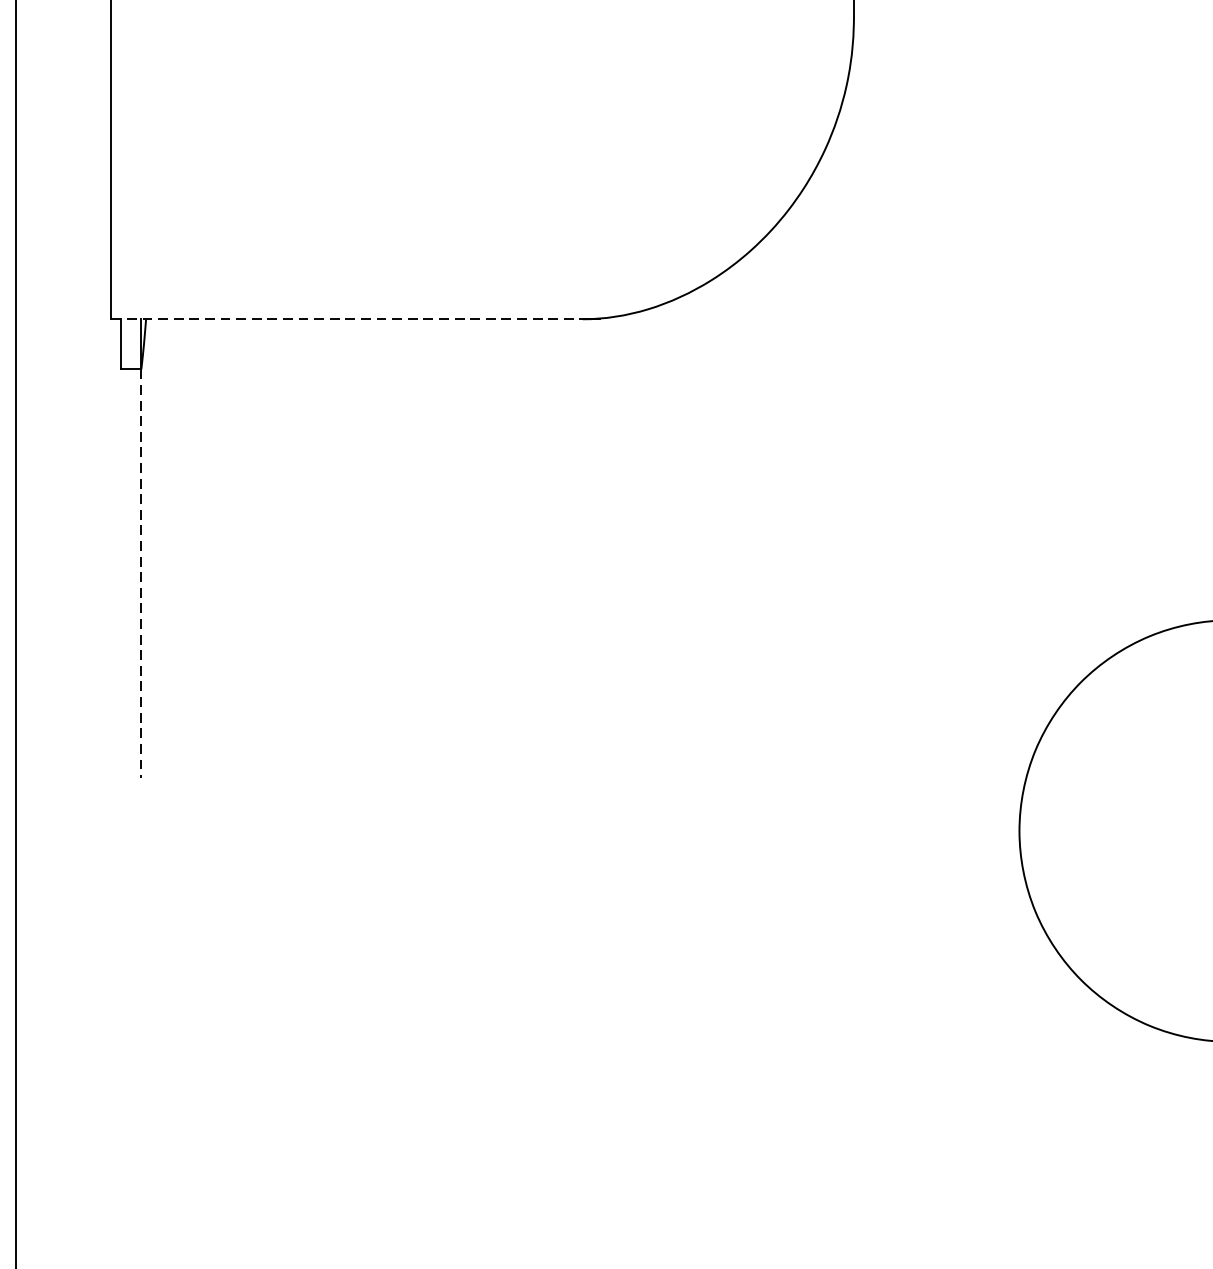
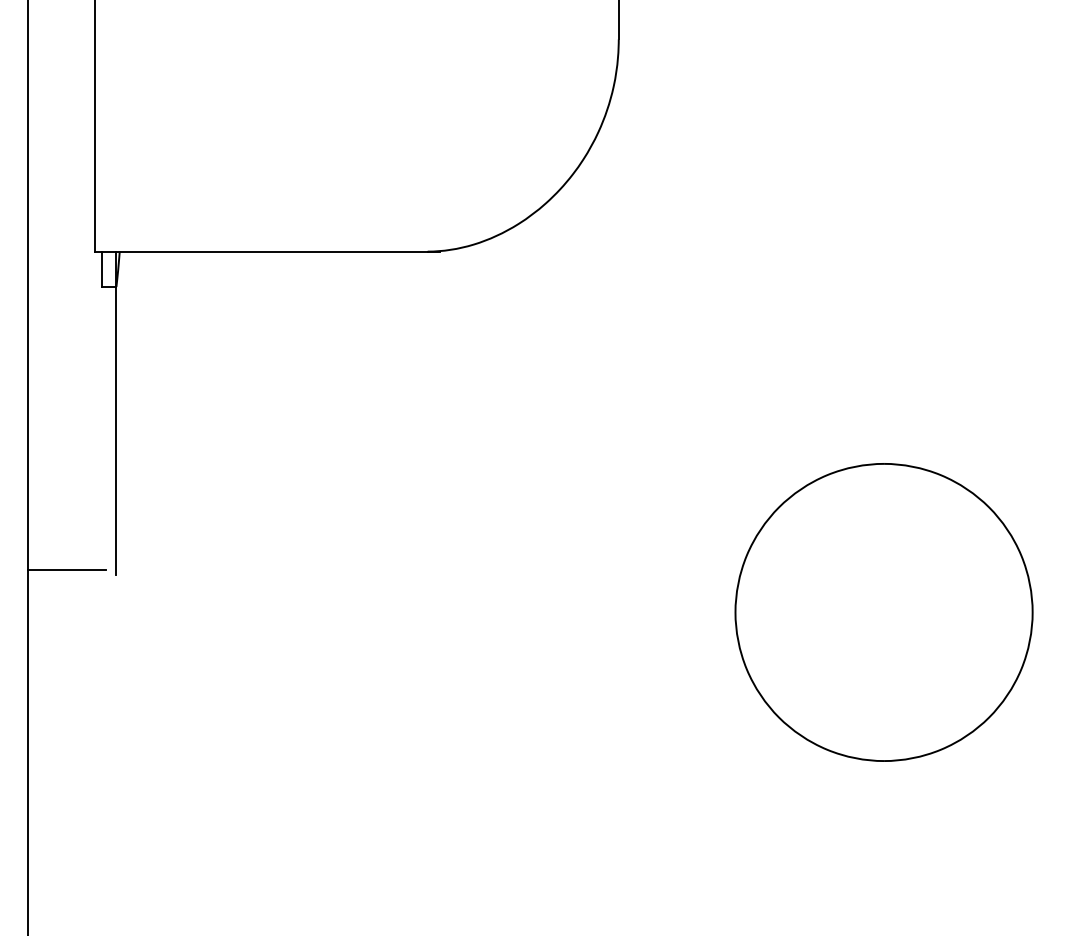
line: (347, 319) -> (261, 251), dashed -> solid
line: (141, 572) -> (116, 430), dashed -> solid
line: (70, 771) -> (66, 570), added

